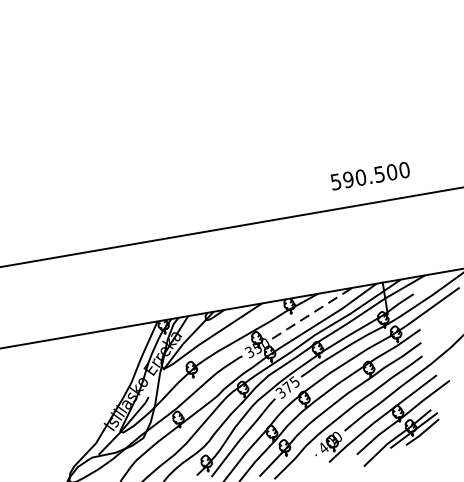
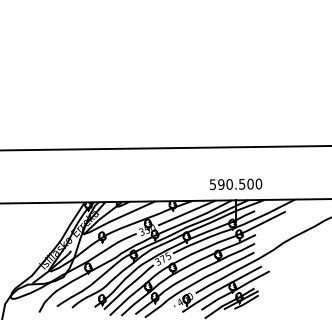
text: (371, 176) -> (236, 184), moved
line: (311, 314) -> (186, 213), dashed -> solid

